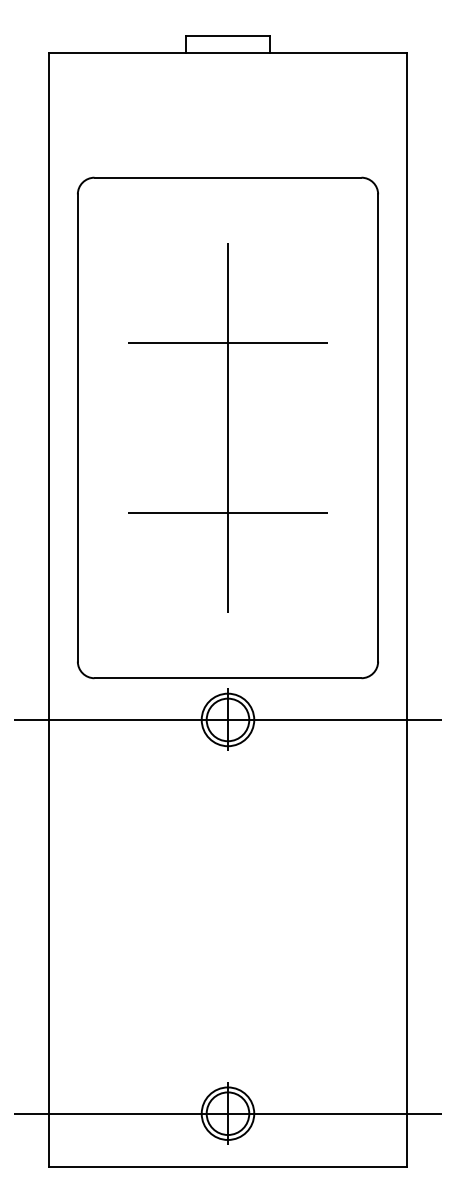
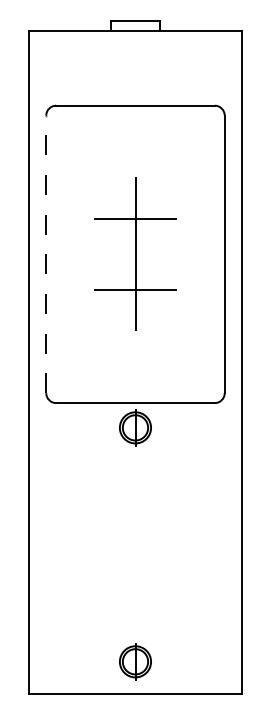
part: (228, 426) -> (135, 253), size x0.7
line: (78, 428) -> (46, 254), solid -> dashed
line: (228, 719) -> (135, 427), removed
line: (228, 1113) -> (135, 661), removed

